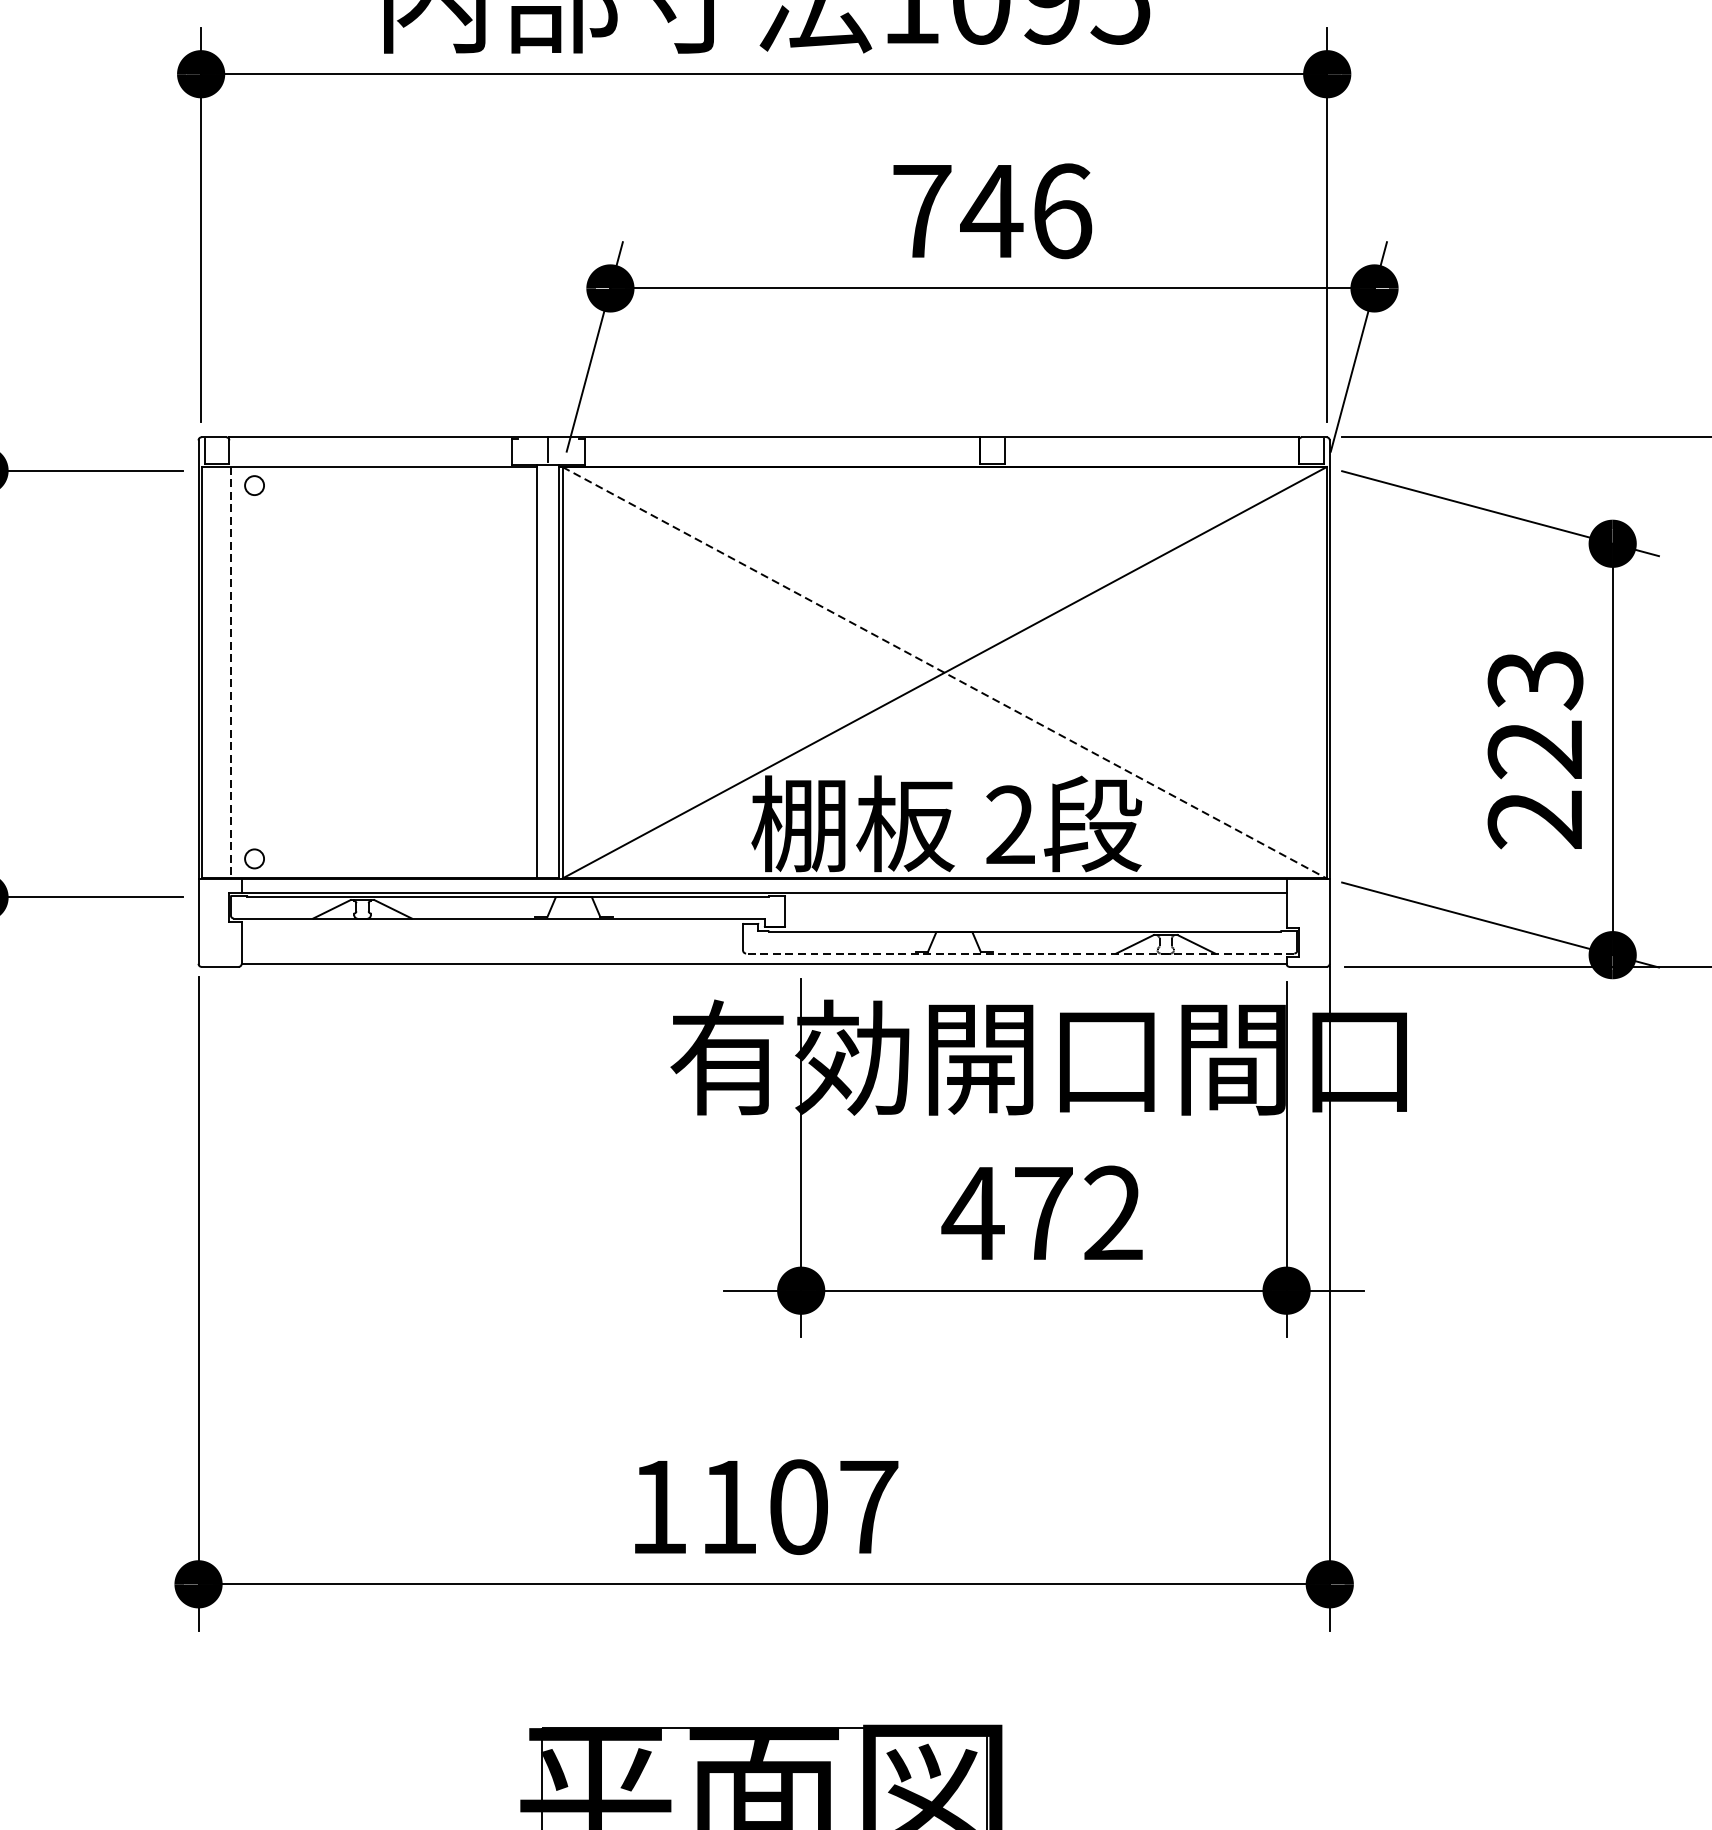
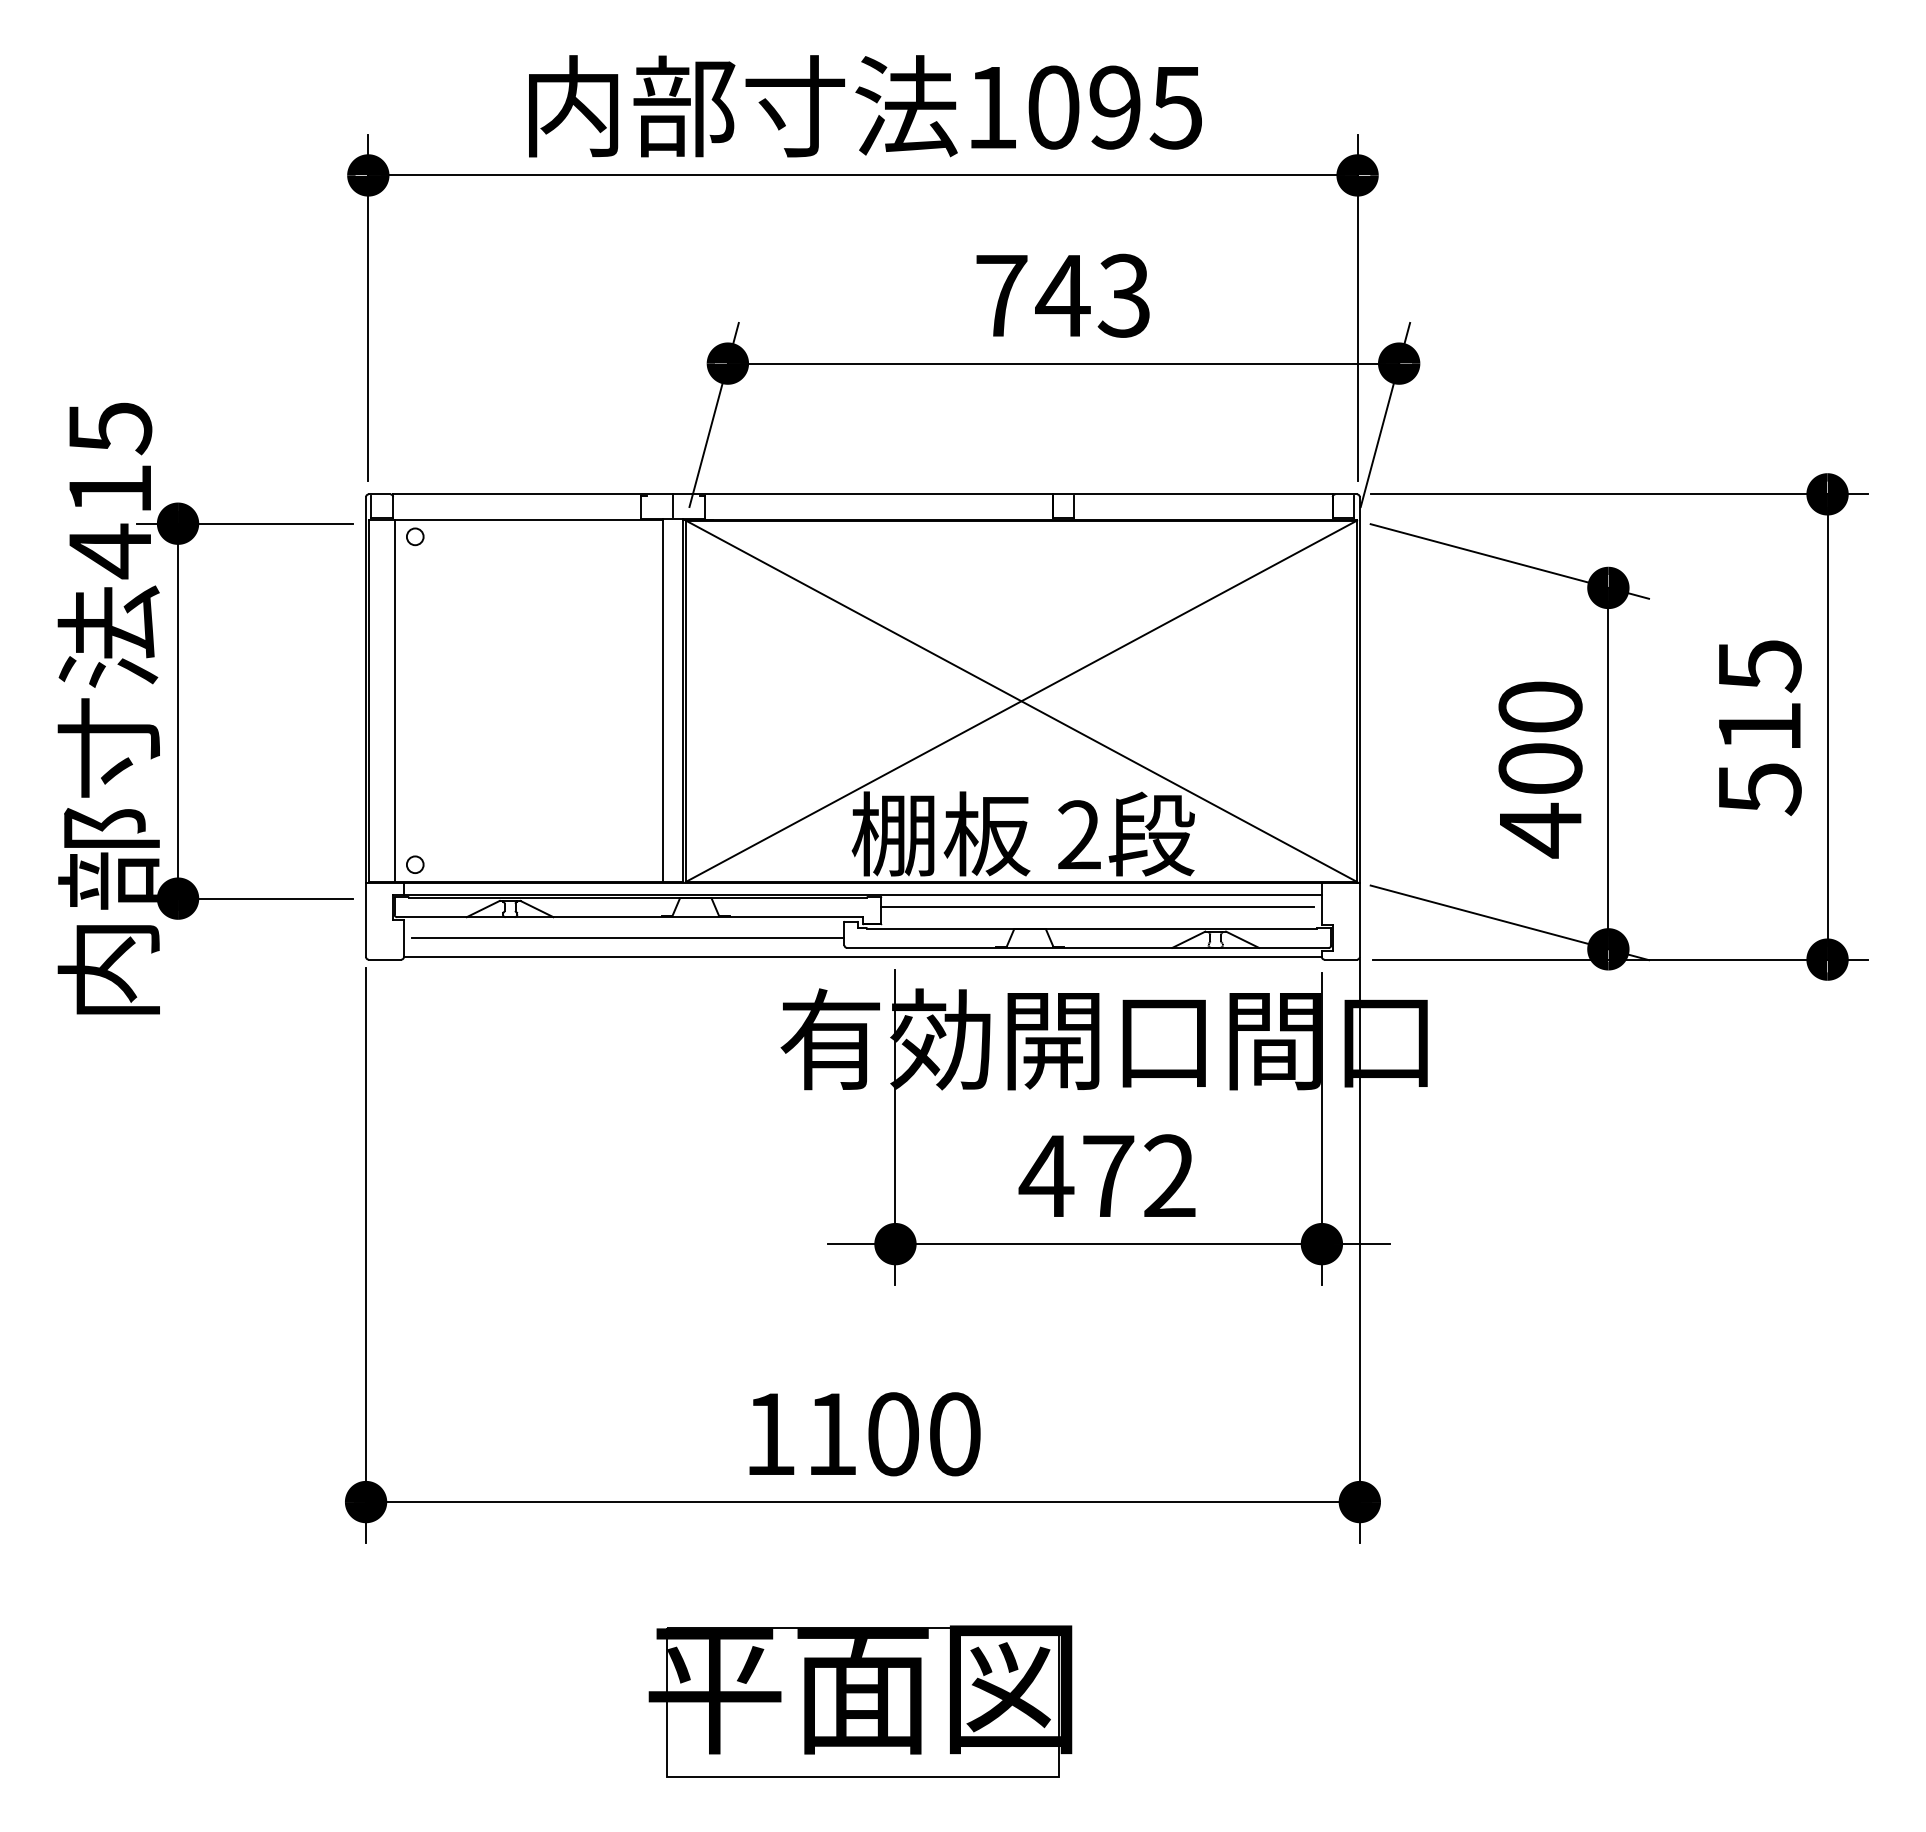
text: (1061, 210) -> (1124, 295), 746 -> 743
line: (230, 671) -> (394, 700), dashed -> solid
line: (944, 673) -> (1021, 701), dashed -> solid
text: (1535, 750) -> (1540, 769), 223 -> 400
line: (1031, 907) -> (1097, 907), added
line: (496, 941) -> (627, 937), added
line: (1019, 953) -> (1087, 947), dashed -> solid
text: (869, 1507) -> (955, 1434), 1107 -> 1100

